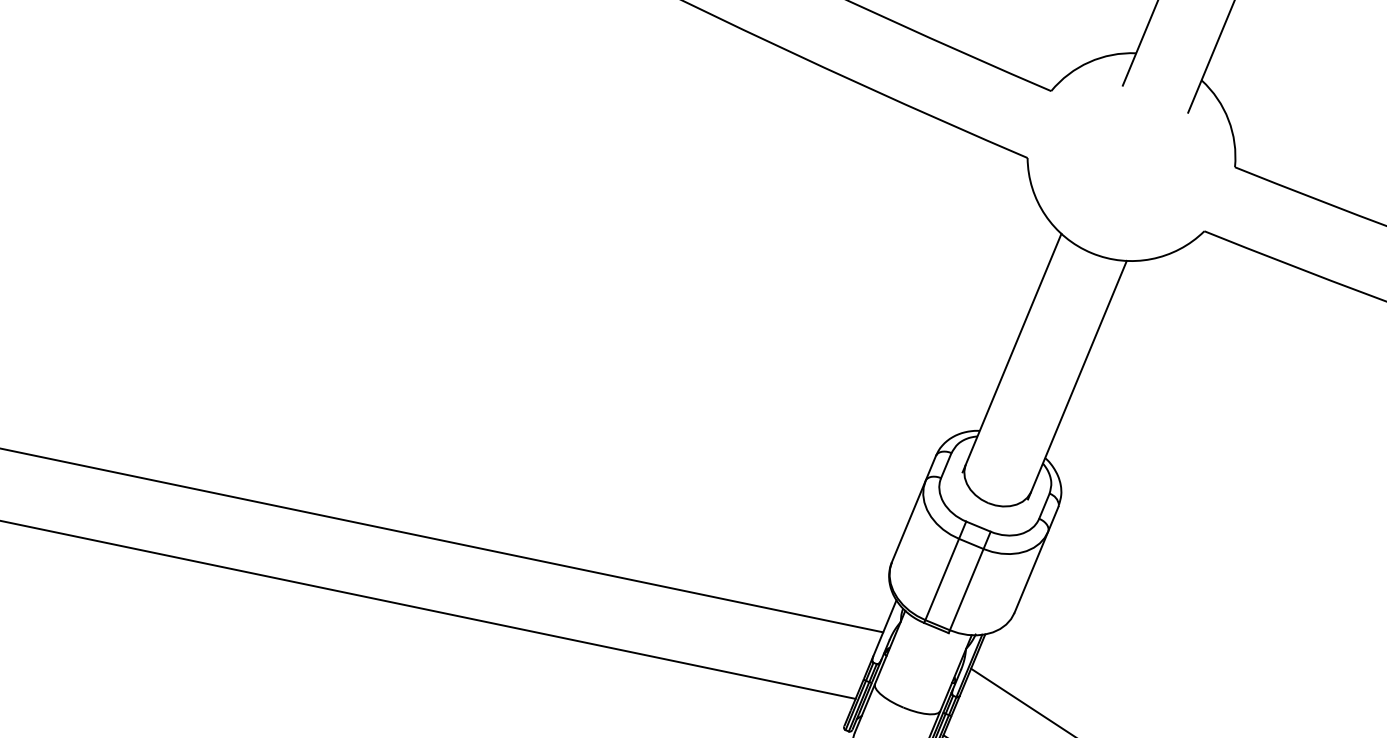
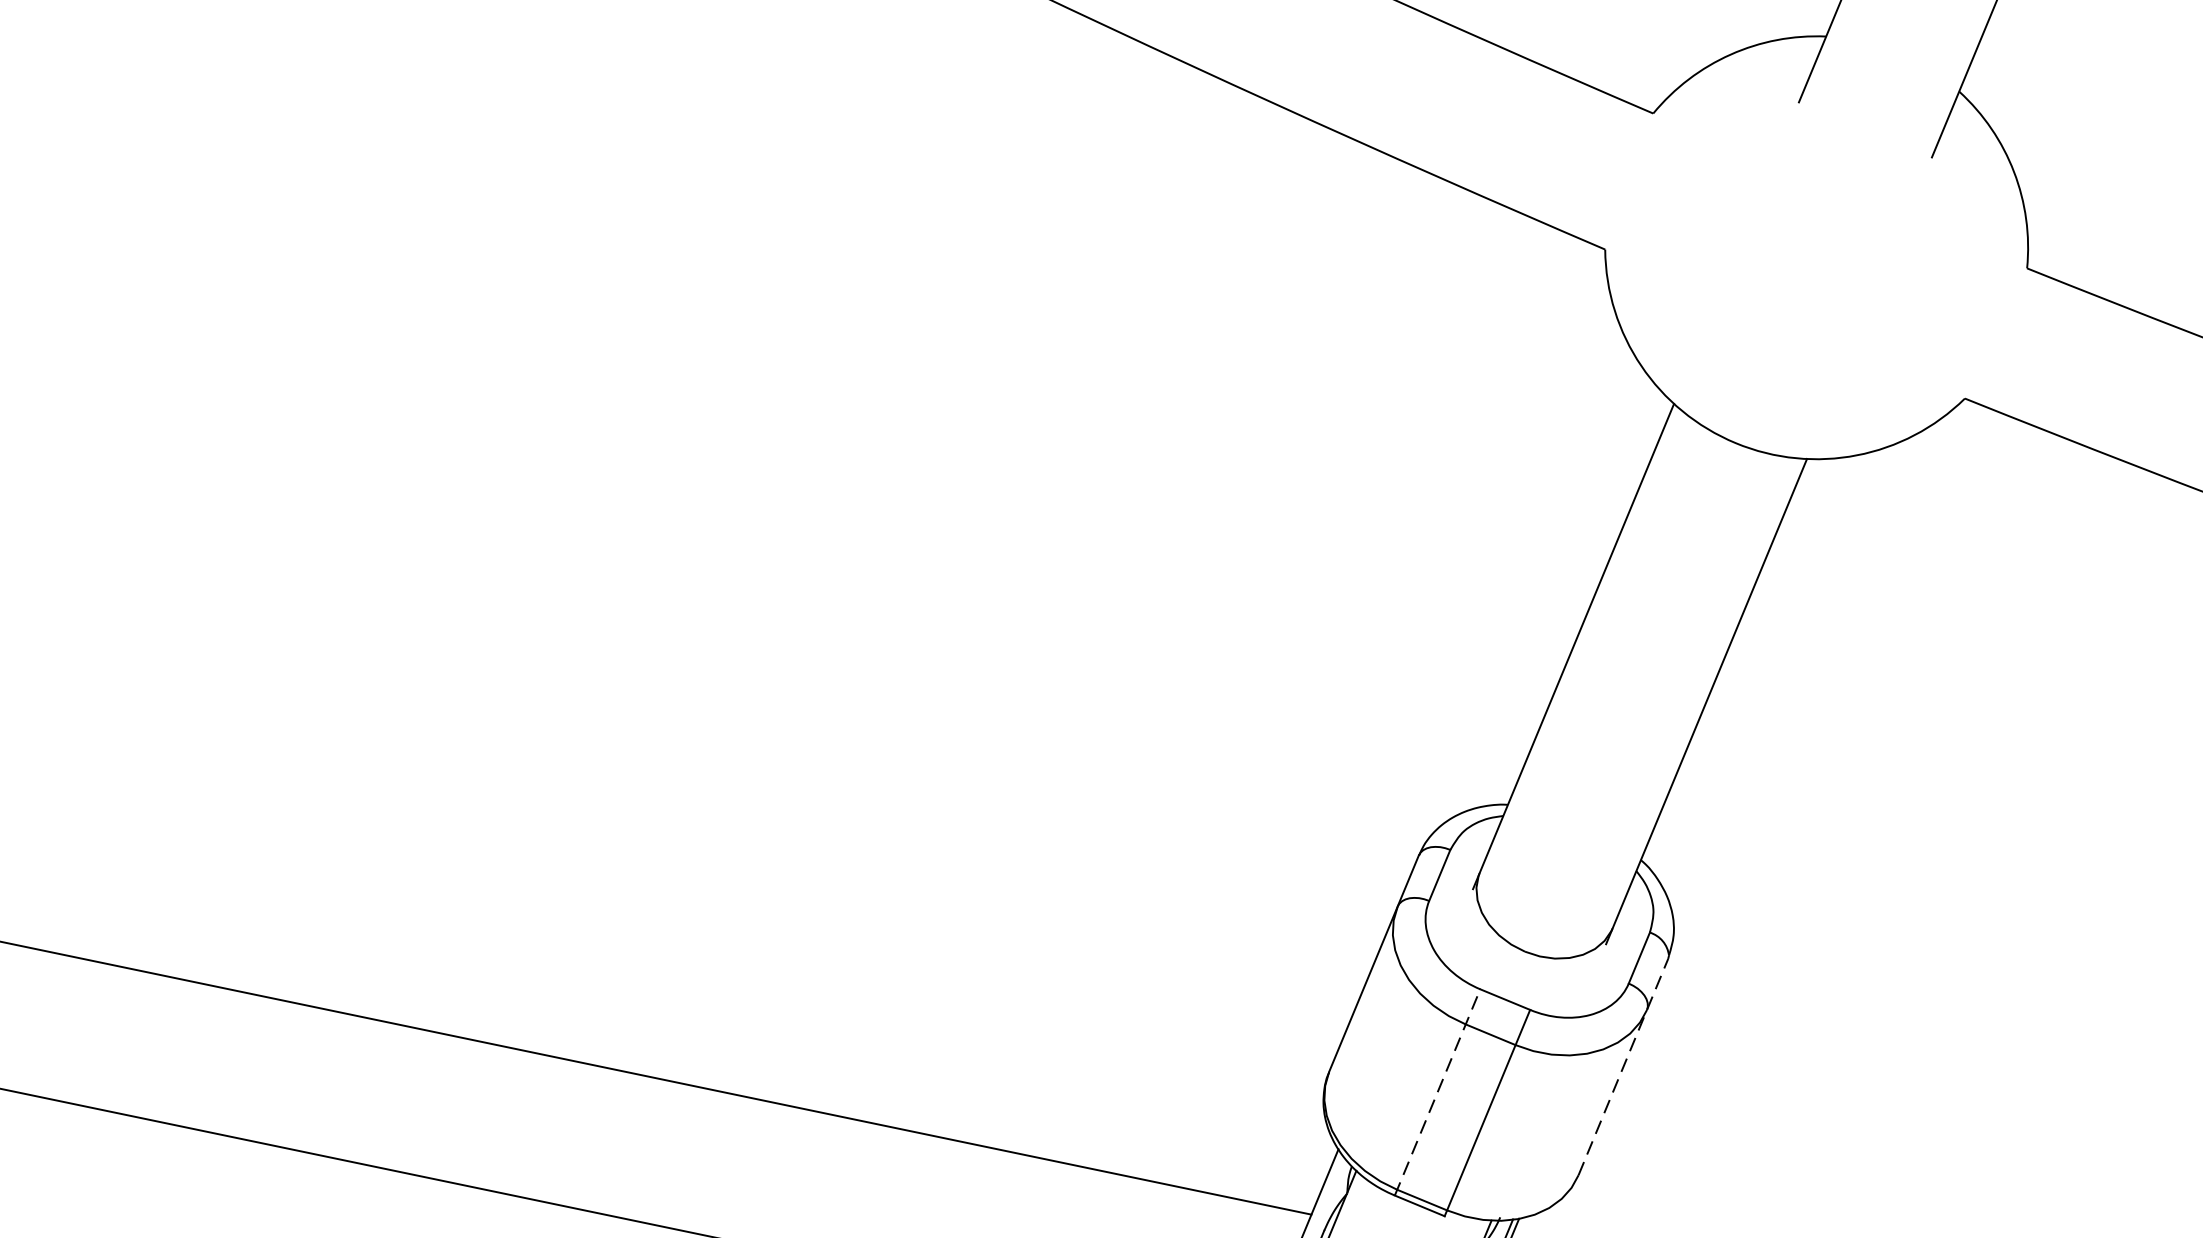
line: (1036, 559) -> (1623, 1066), solid -> dashed
line: (945, 572) -> (1438, 1092), solid -> dashed

